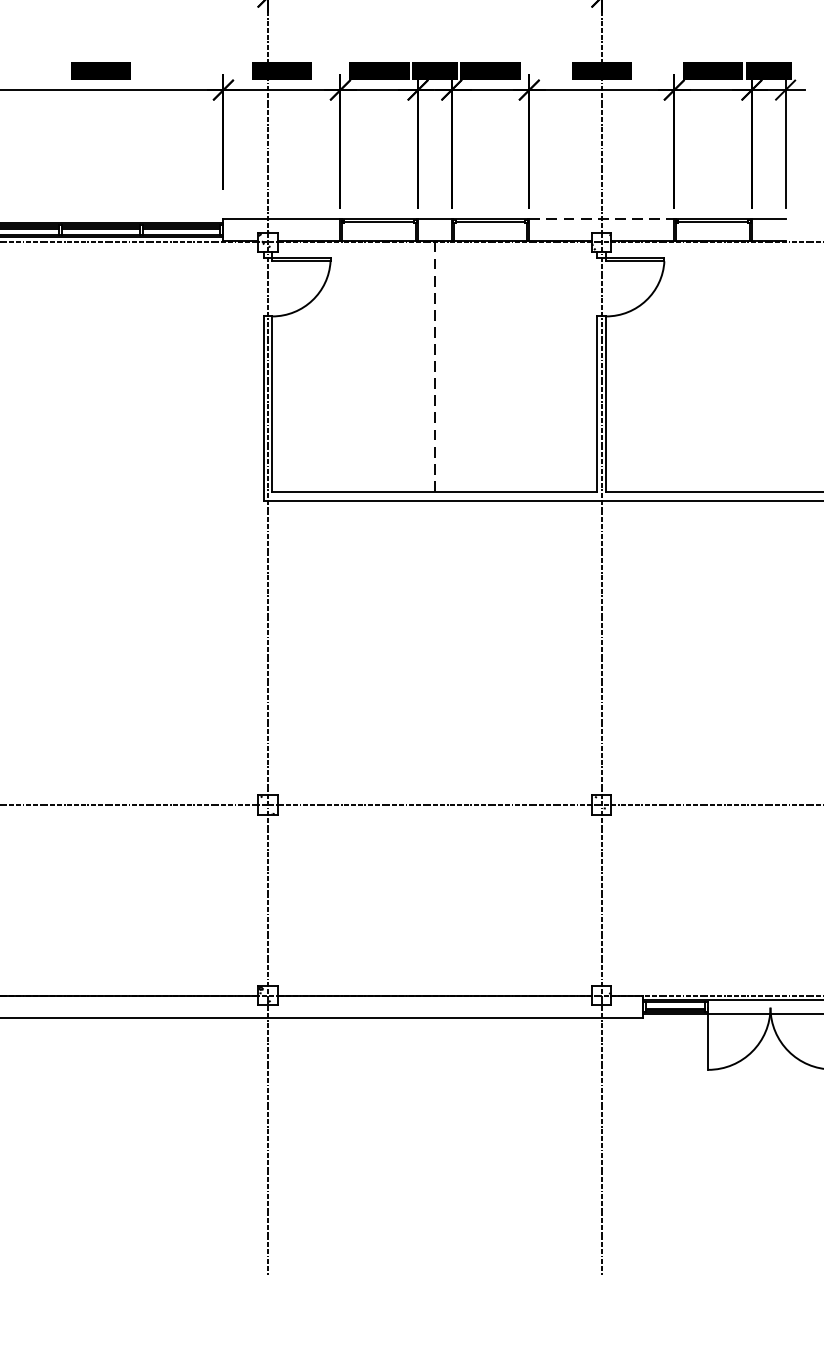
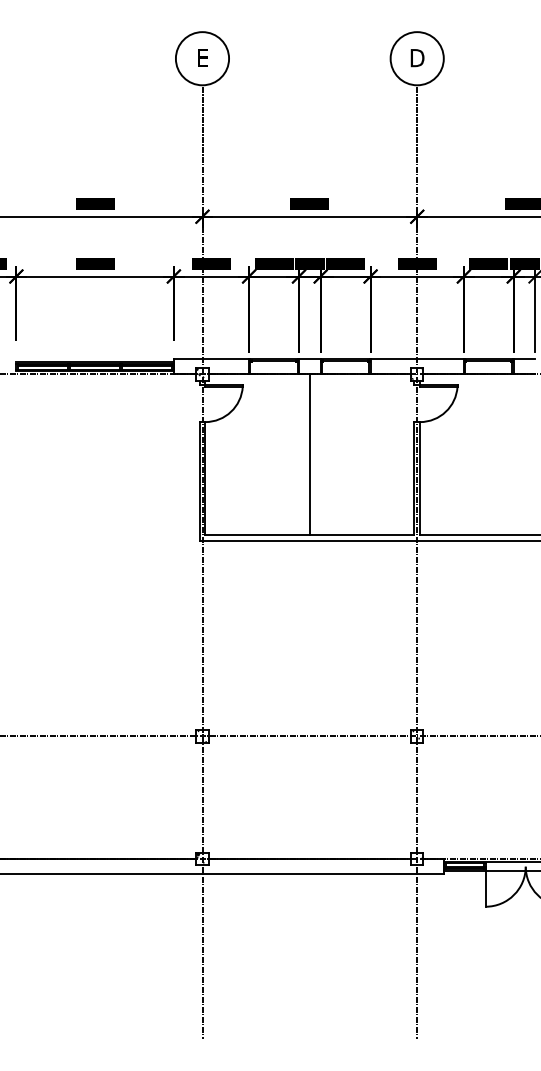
line: (602, 219) -> (417, 359), dashed -> solid
line: (434, 366) -> (309, 454), dashed -> solid

